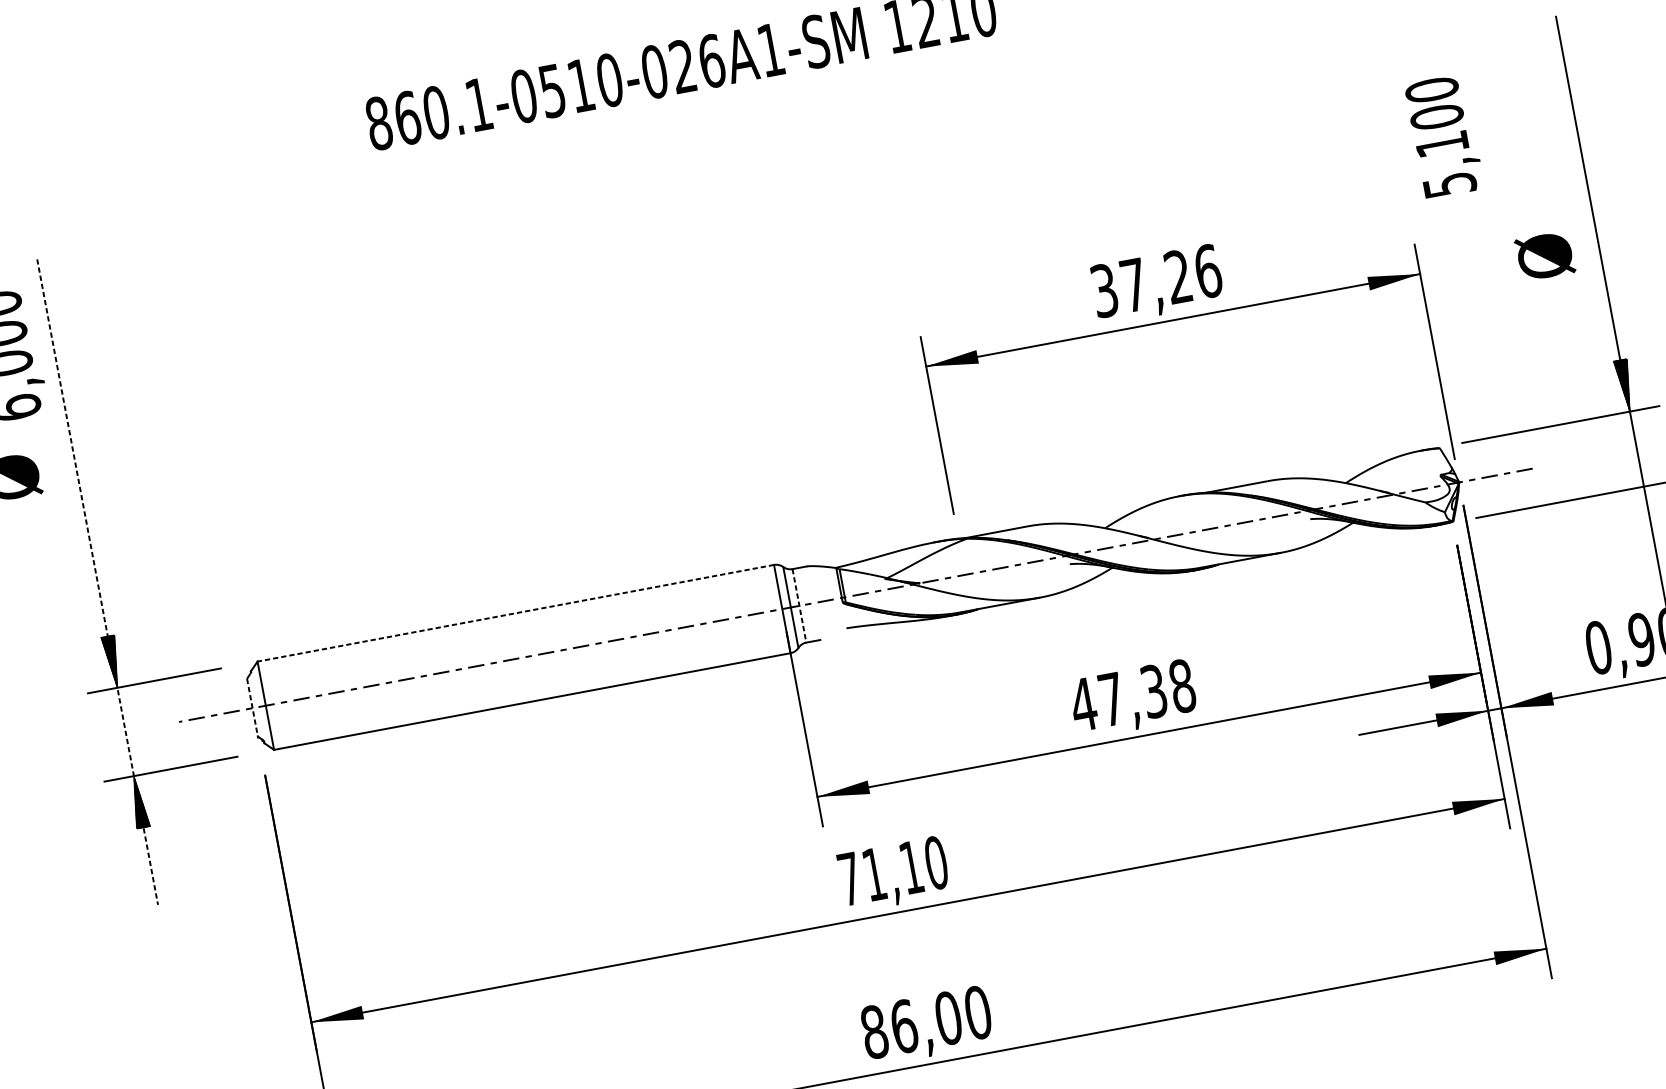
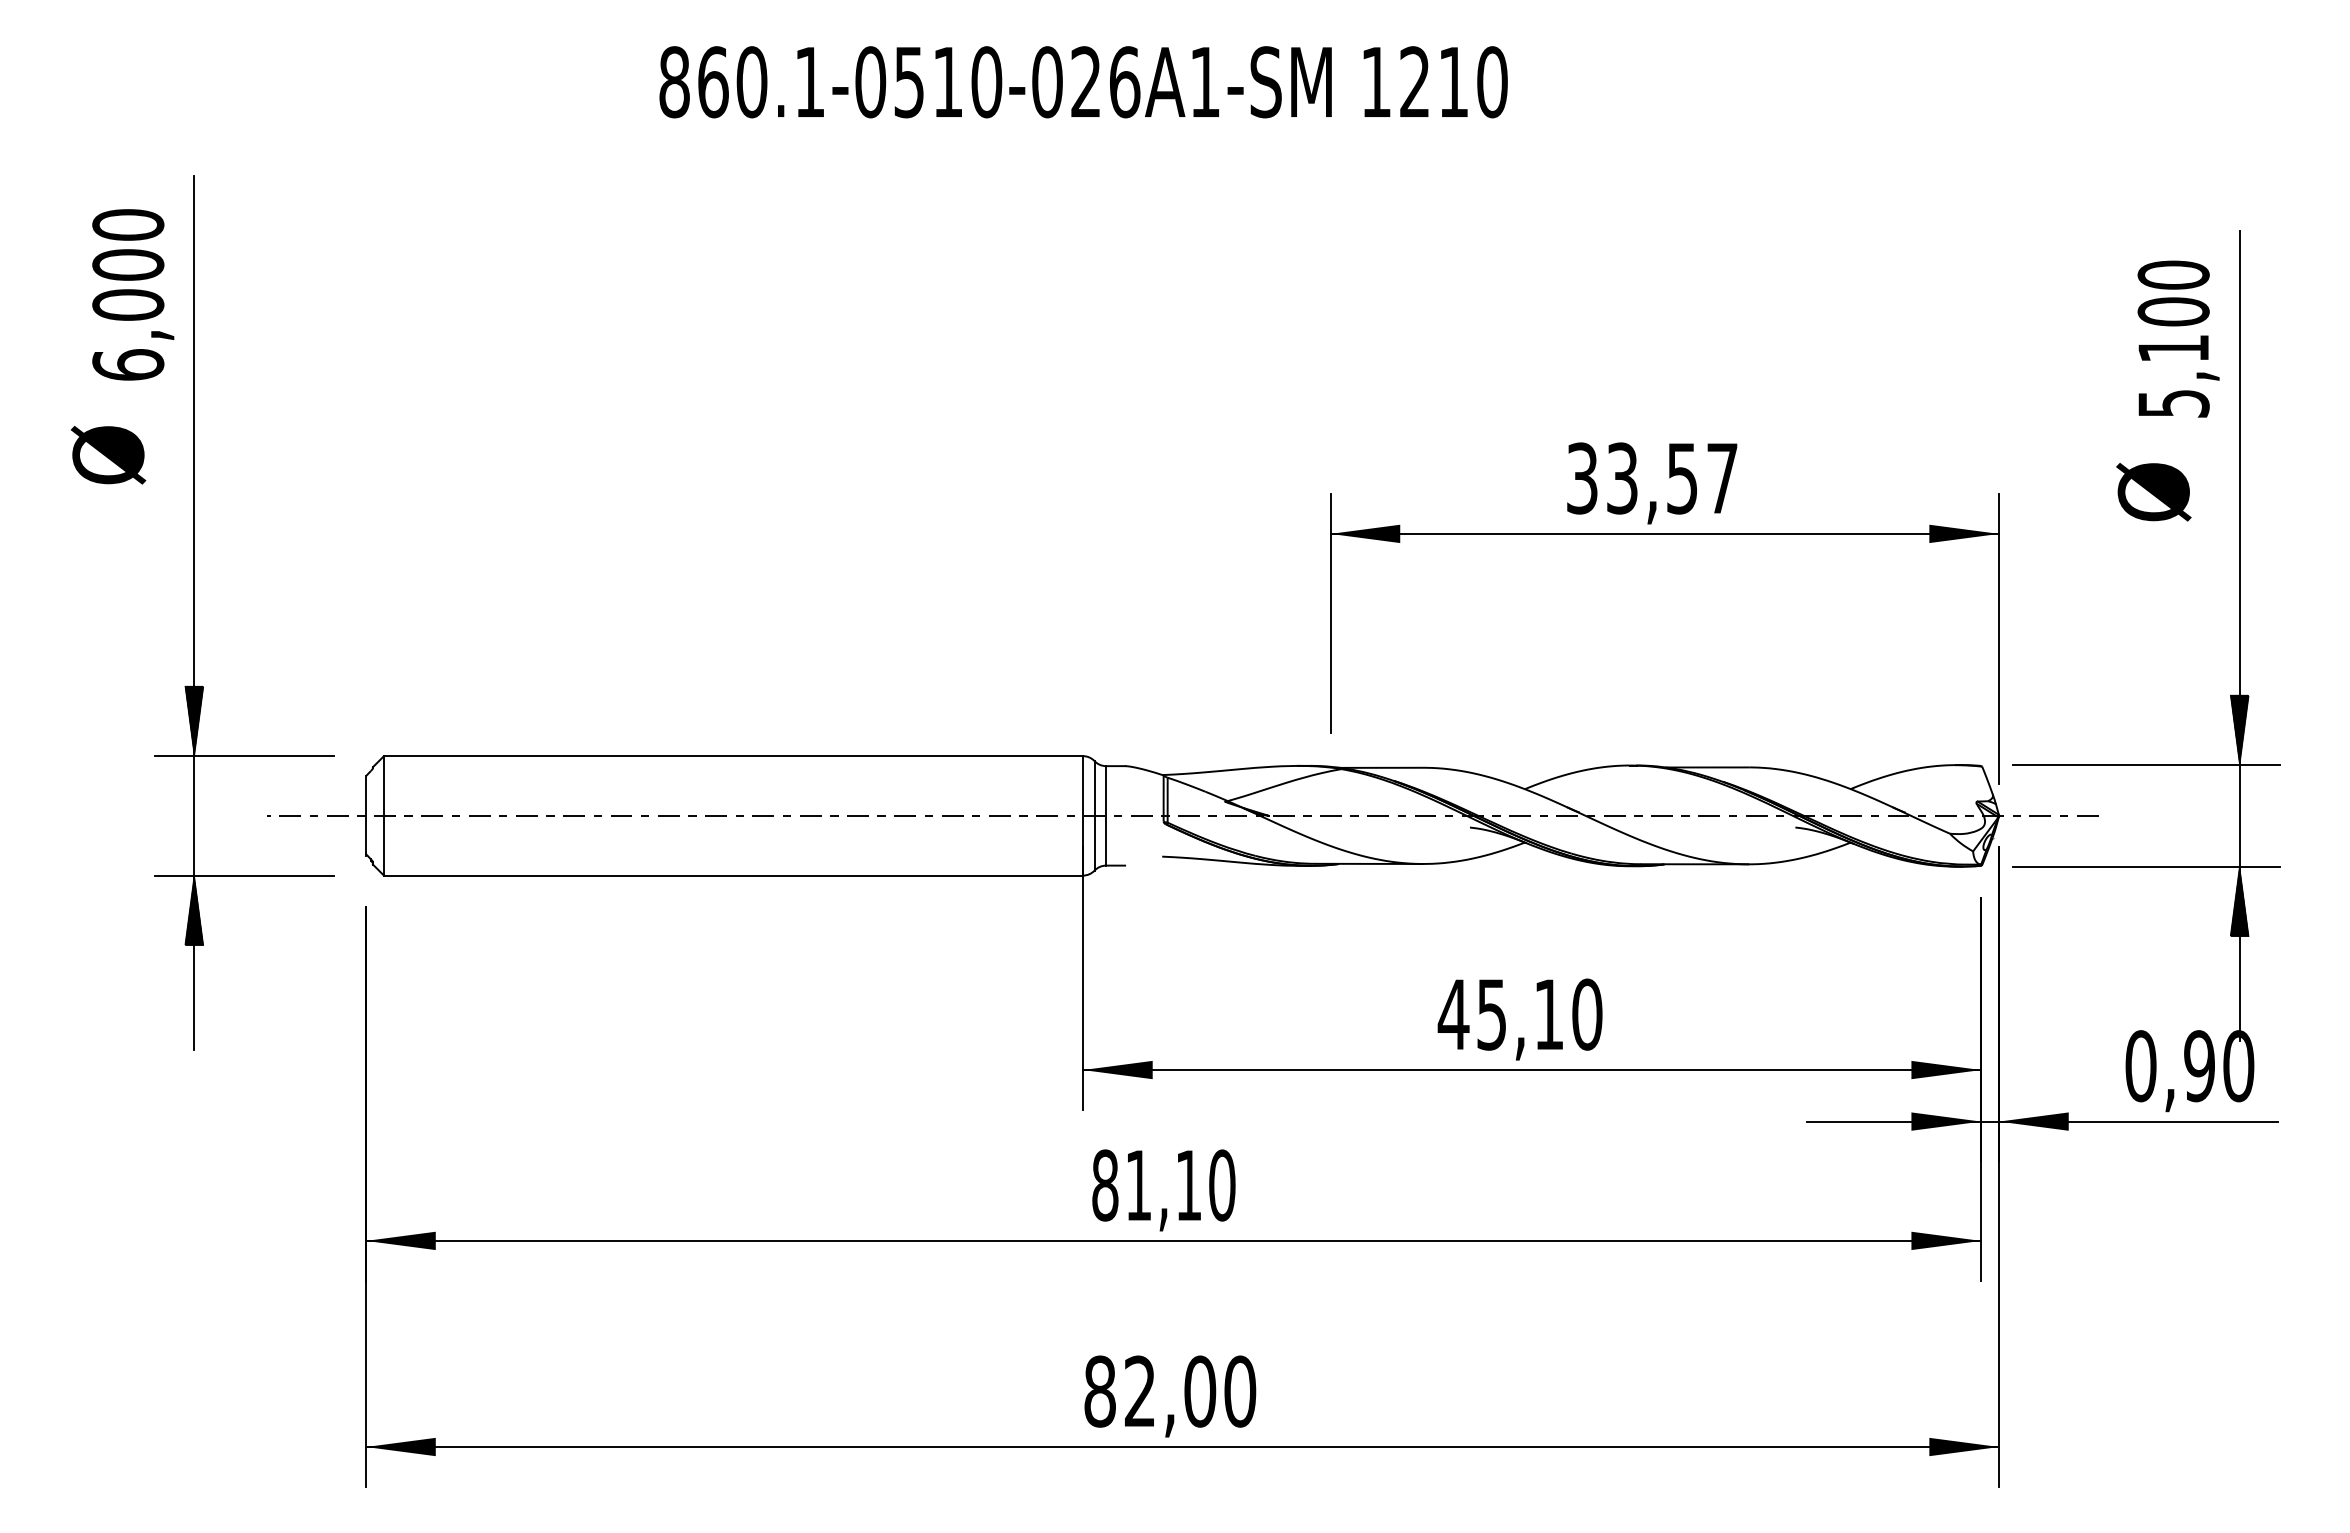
text: (1444, 136) -> (2178, 338), moved
text: (1544, 256) -> (2153, 492), moved
text: (1171, 278) -> (1672, 478), 37,26 -> 33,57
hatch: (1648, 512) -> (2239, 901), added
line: (97, 582) -> (194, 613), dashed -> solid
line: (799, 605) -> (1106, 815), dashed -> solid
line: (515, 613) -> (733, 756), dashed -> solid
text: (1147, 692) -> (1539, 1014), 47,38 -> 45,10
line: (252, 707) -> (366, 815), dashed -> solid
text: (850, 879) -> (1105, 1185), 71,10 -> 81,10
text: (904, 1026) -> (1140, 1391), 86,00 -> 82,00

